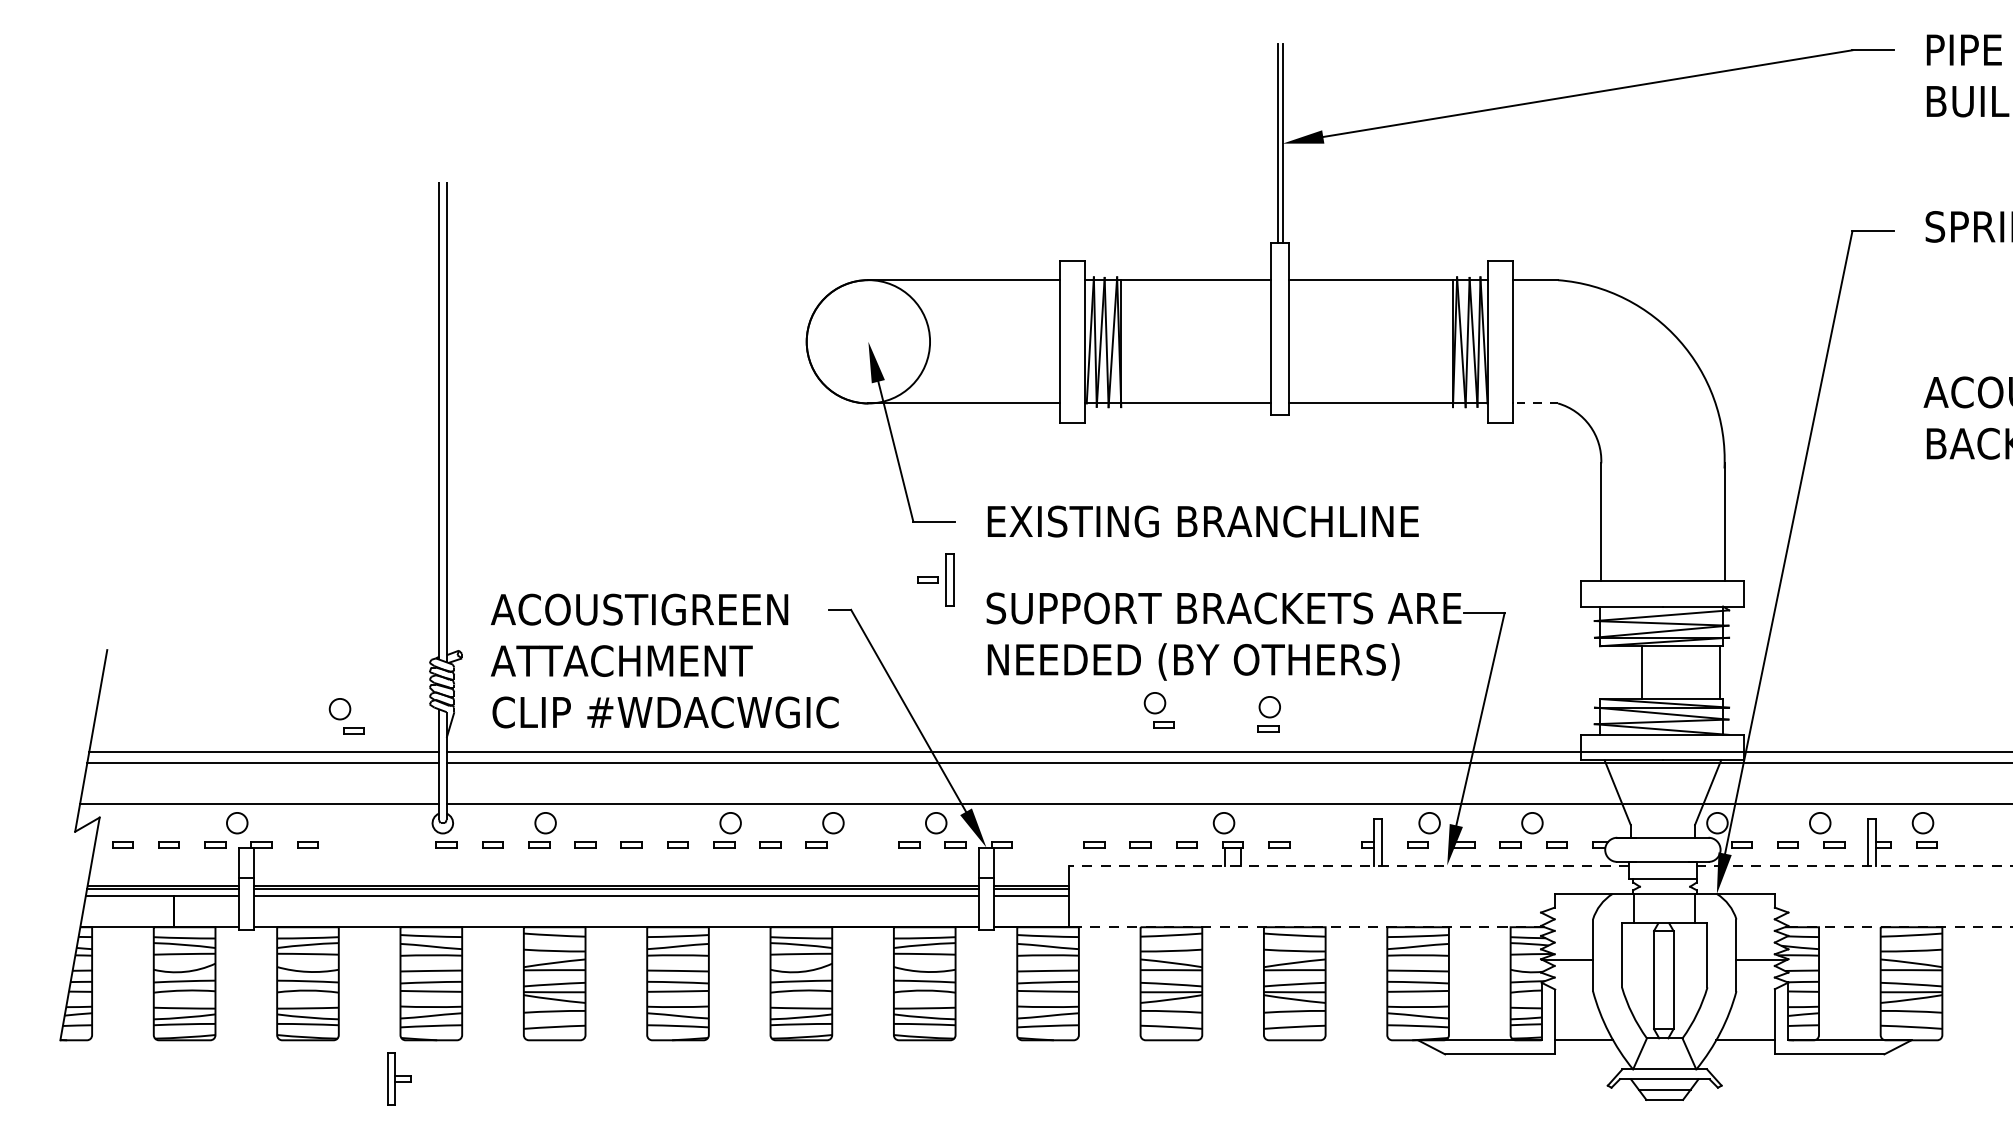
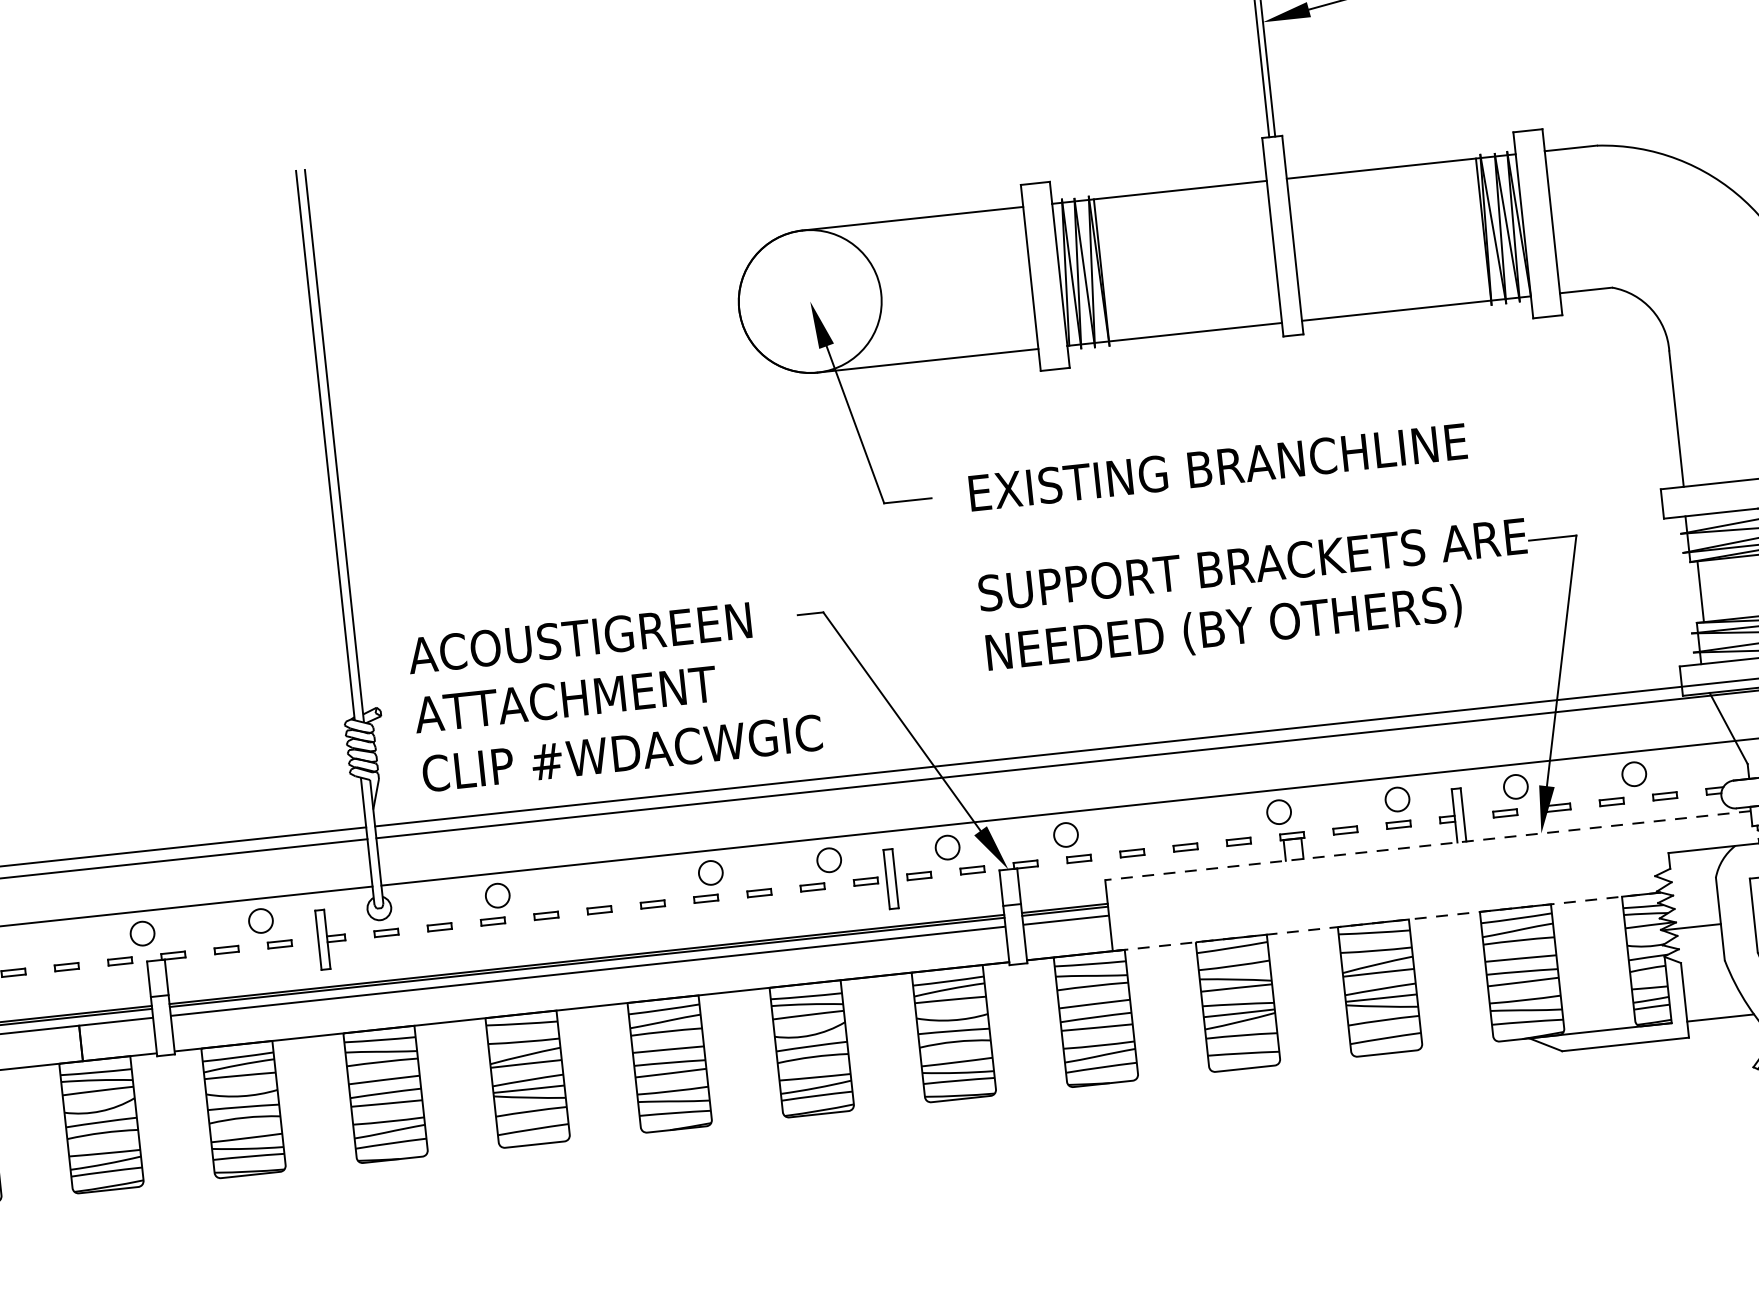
line: (1535, 403) -> (1586, 290), dashed -> solid
part: (935, 579) -> (874, 880), moved
line: (1642, 672) -> (1701, 591), moved
part: (1158, 710) -> (1070, 842), moved
part: (1268, 714) -> (1396, 808), moved
part: (346, 716) -> (269, 928), moved
part: (399, 1078) -> (332, 938), moved

